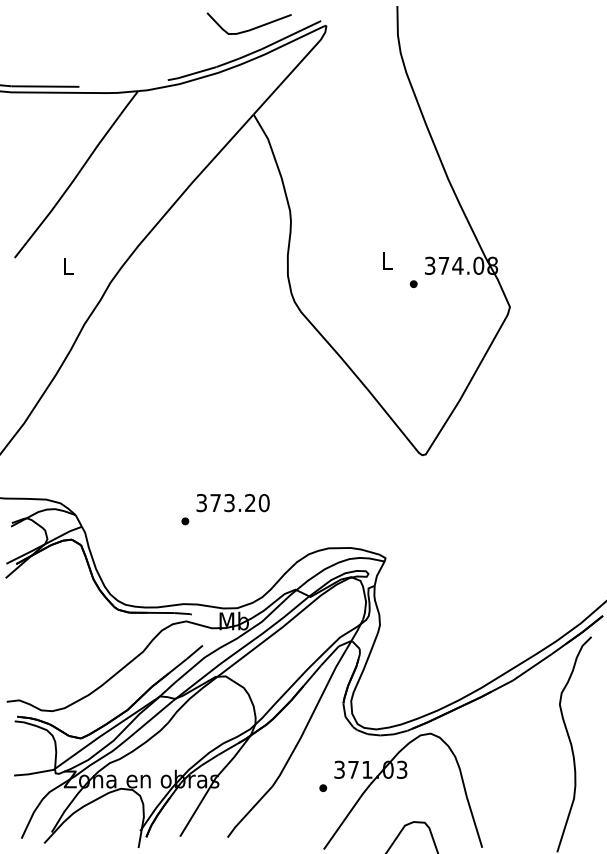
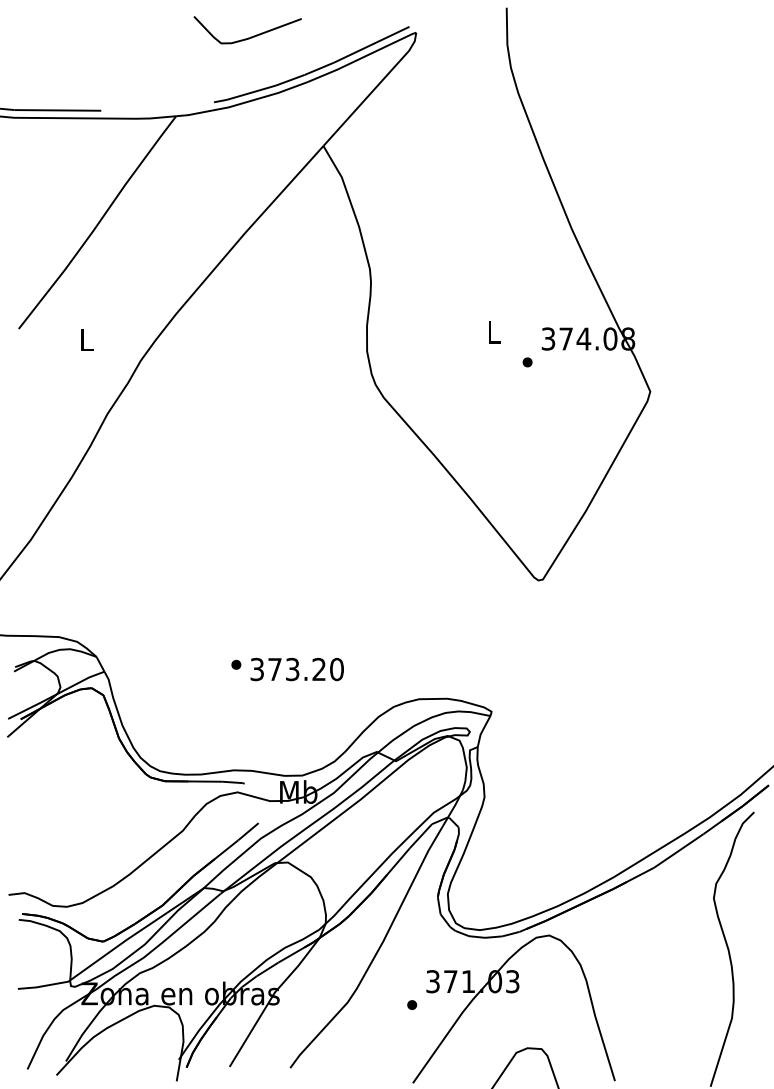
curve: (251, 28) -> (250, 36), moved
text: (232, 503) -> (296, 670), moved

